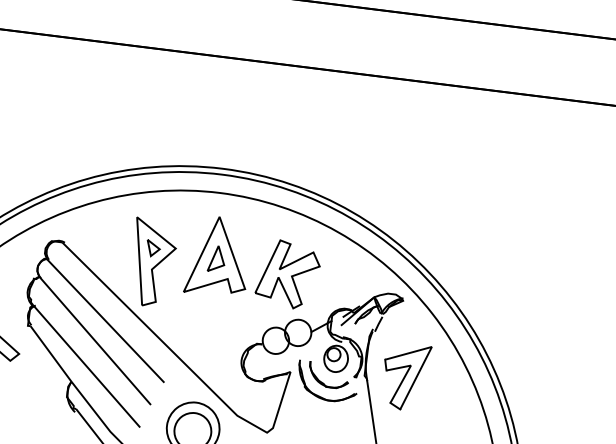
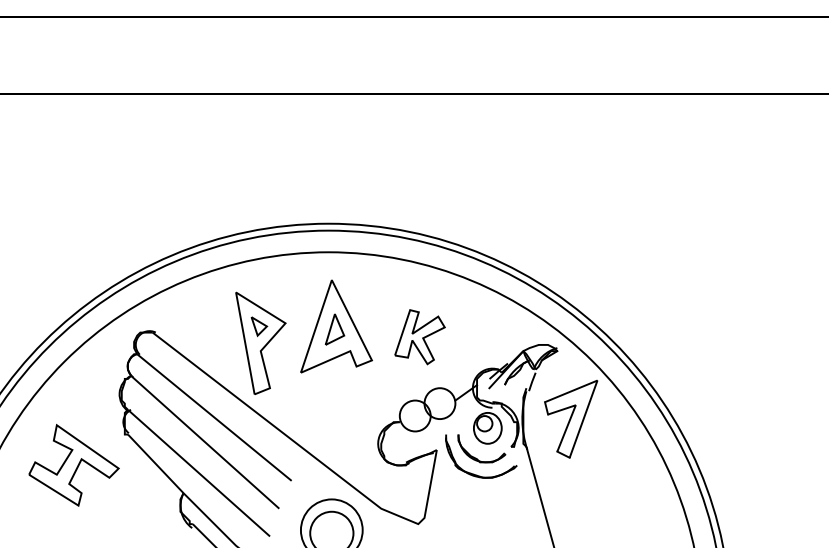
part: (287, 273) -> (419, 336), size x0.7
part: (405, 377) -> (571, 419), moved

